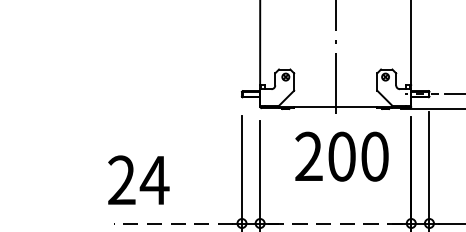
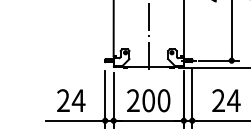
text: (341, 156) -> (148, 100), moved
text: (139, 179) -> (71, 100), moved
line: (173, 222) -> (73, 120), dashed -> solid
line: (335, 222) -> (148, 120), dashed -> solid

